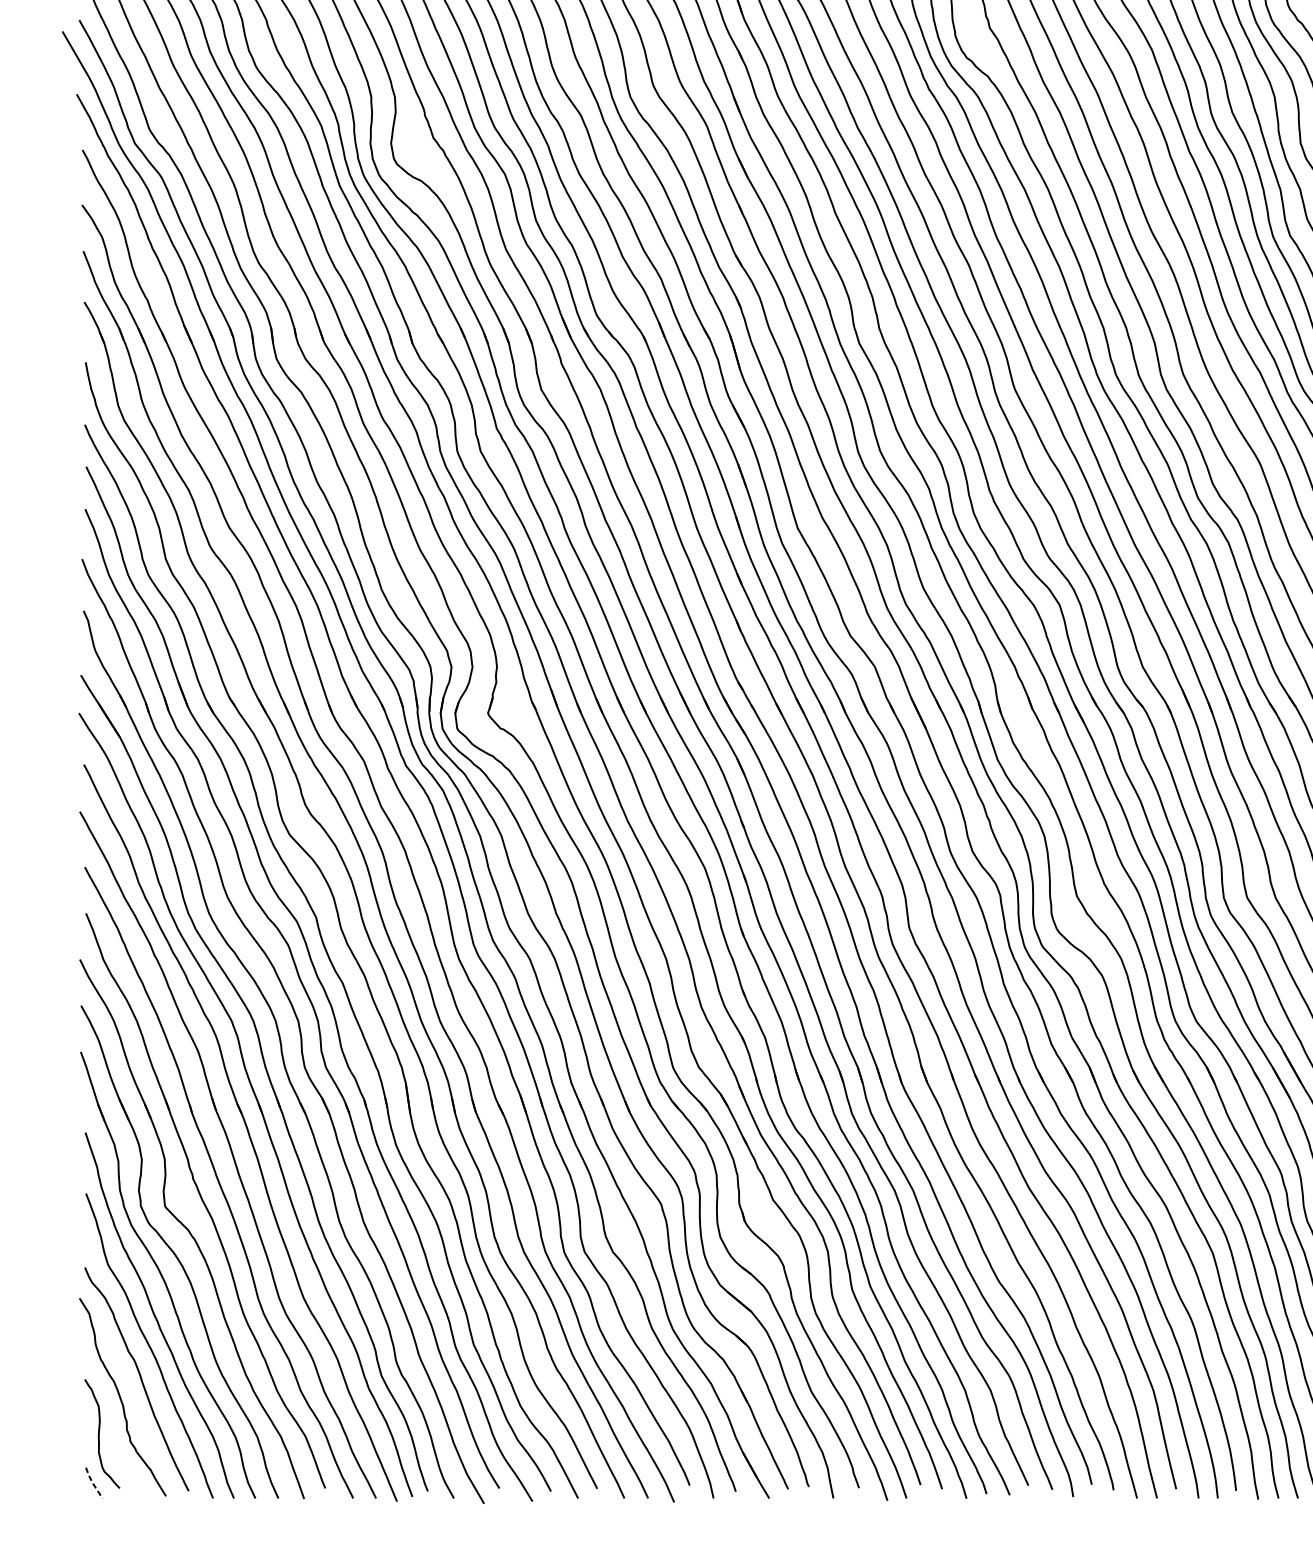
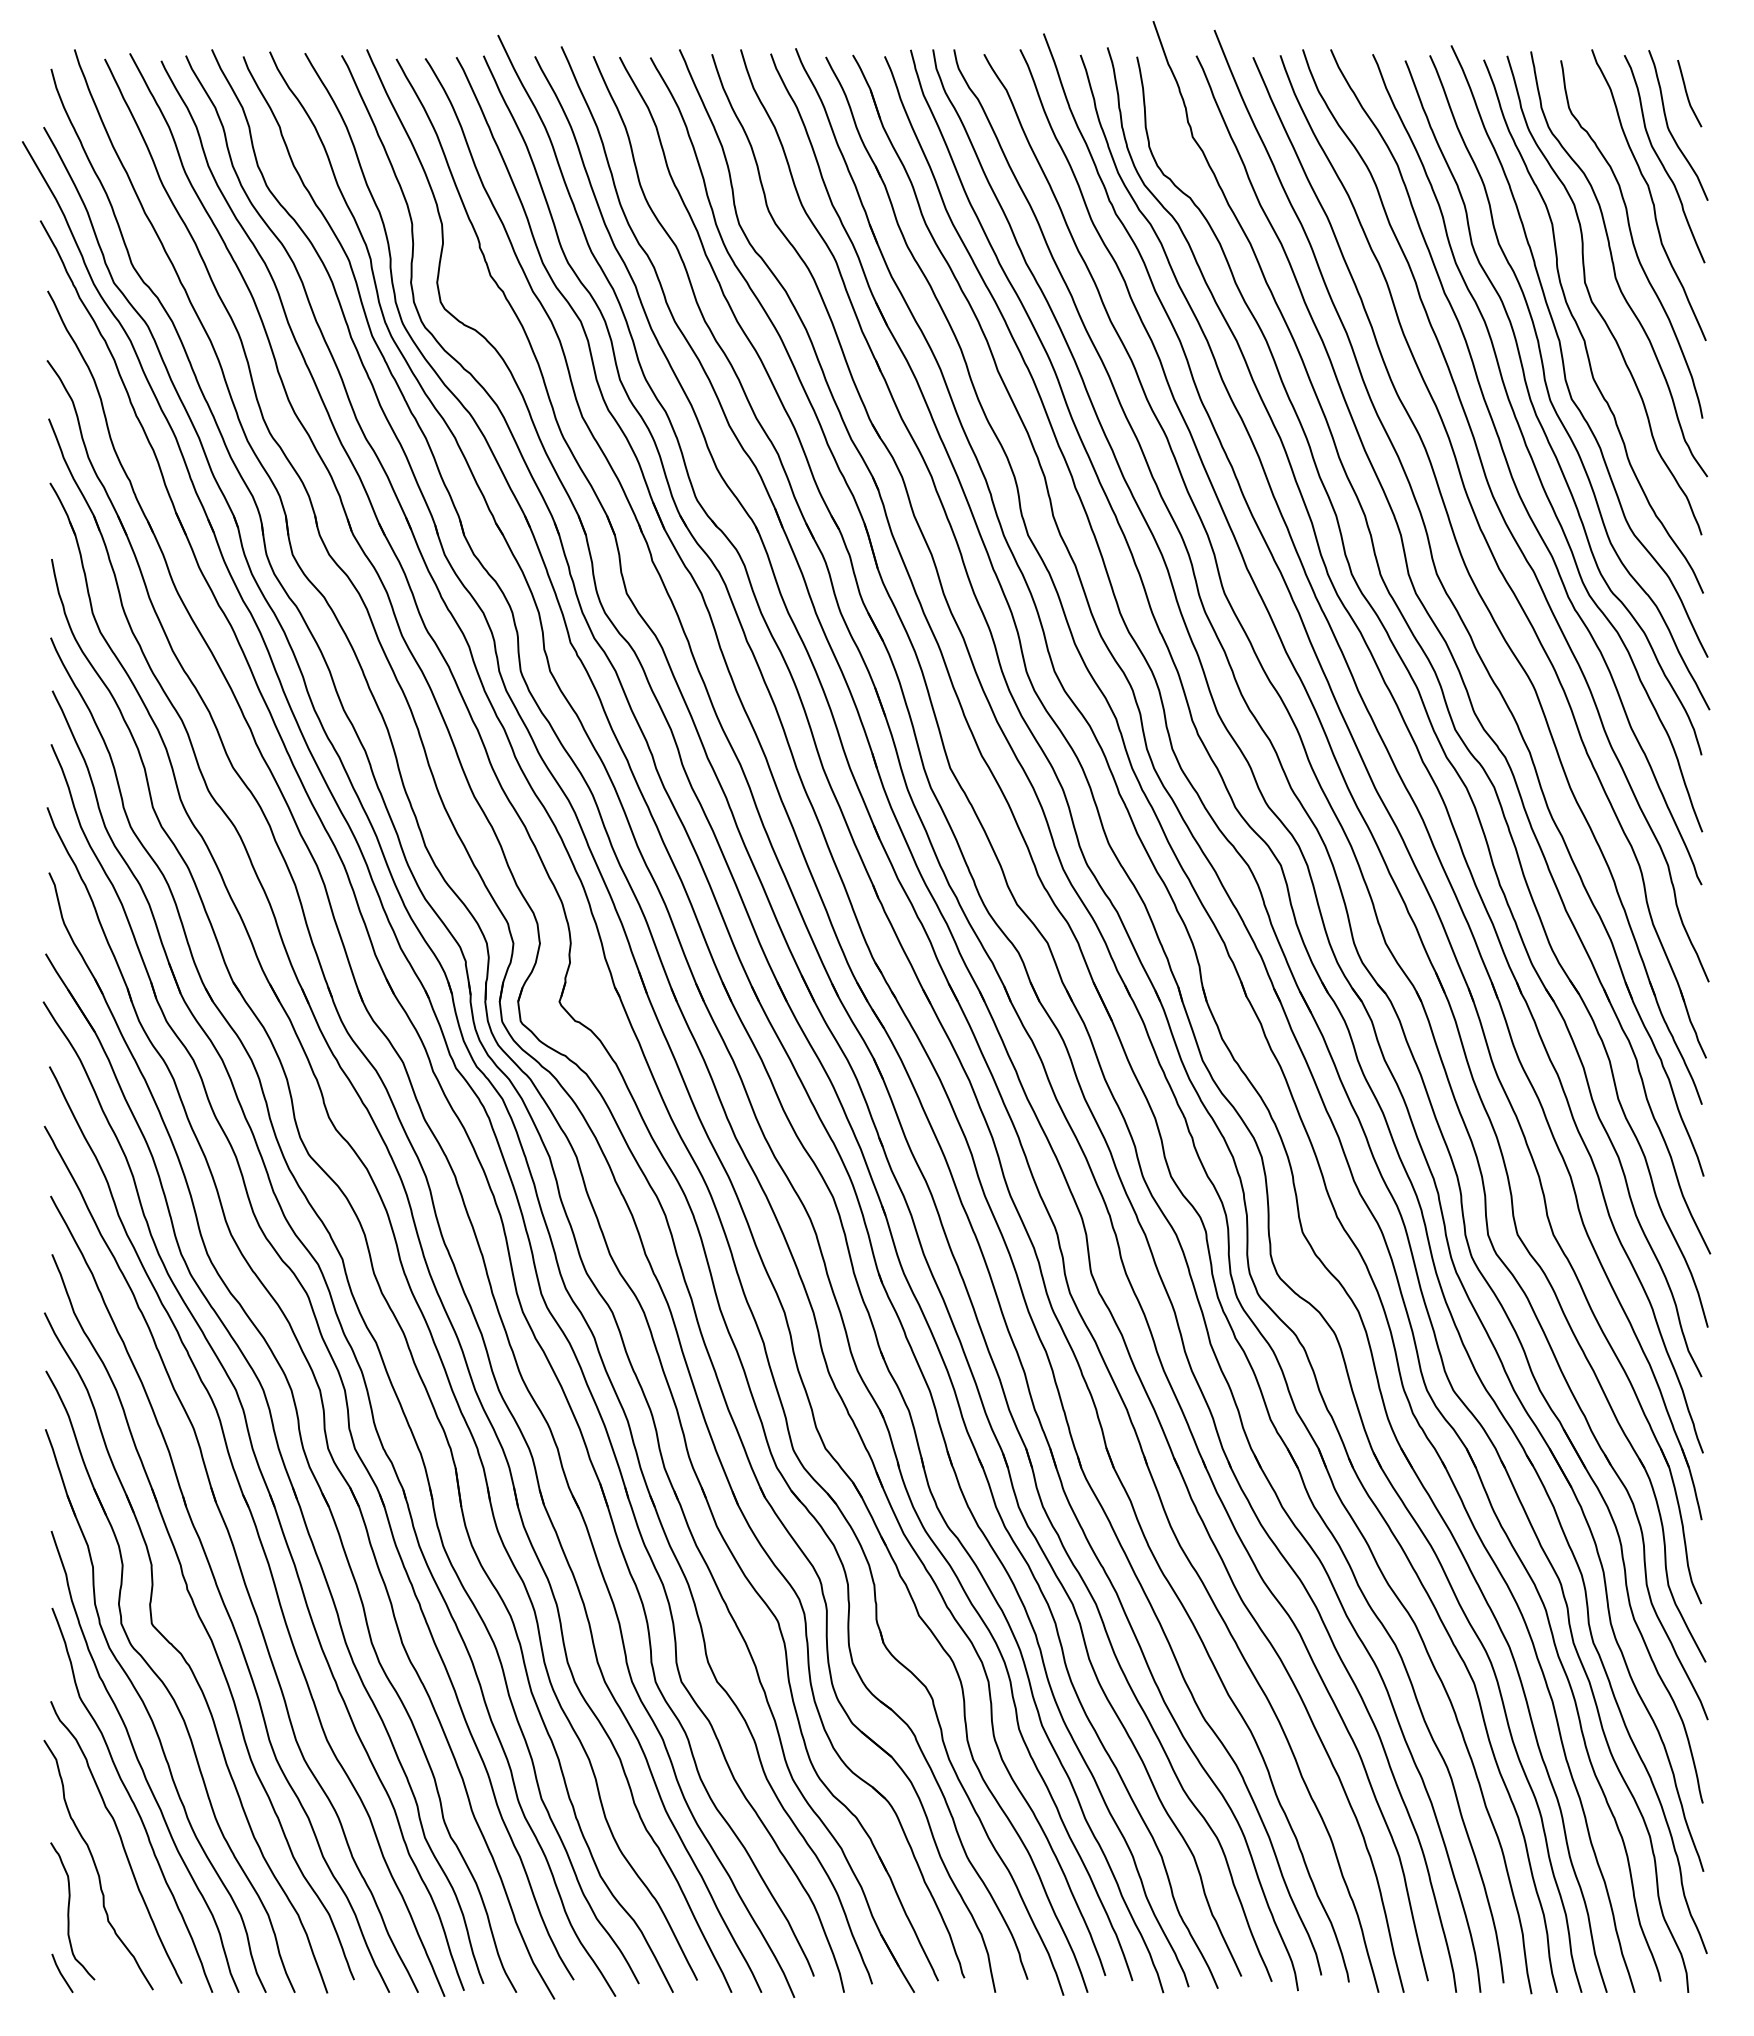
line: (92, 1483) -> (60, 1973), dashed -> solid

